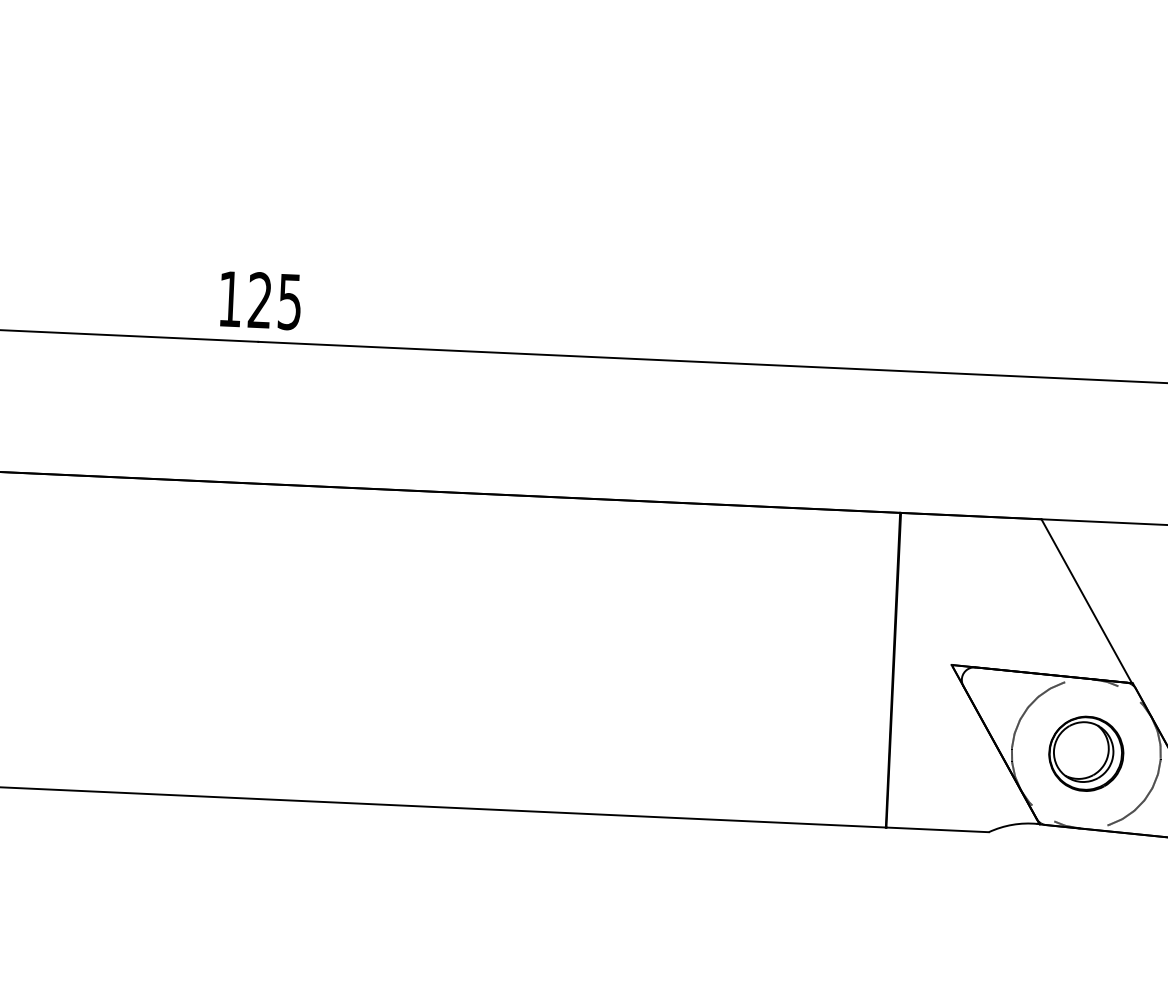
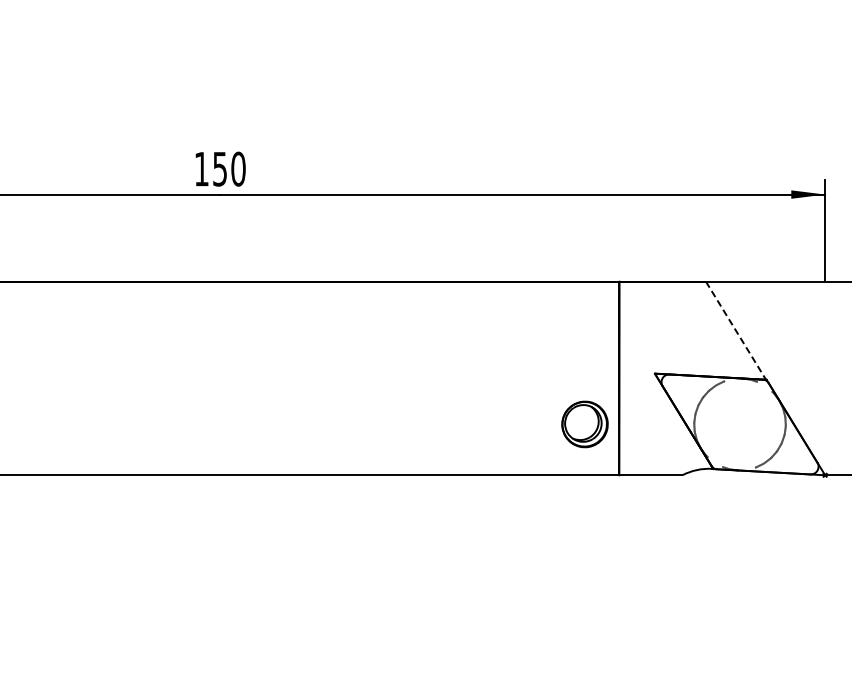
text: (275, 300) -> (229, 168), 125 -> 150
line: (1087, 600) -> (736, 330), solid -> dashed
part: (1085, 753) -> (584, 424), moved

